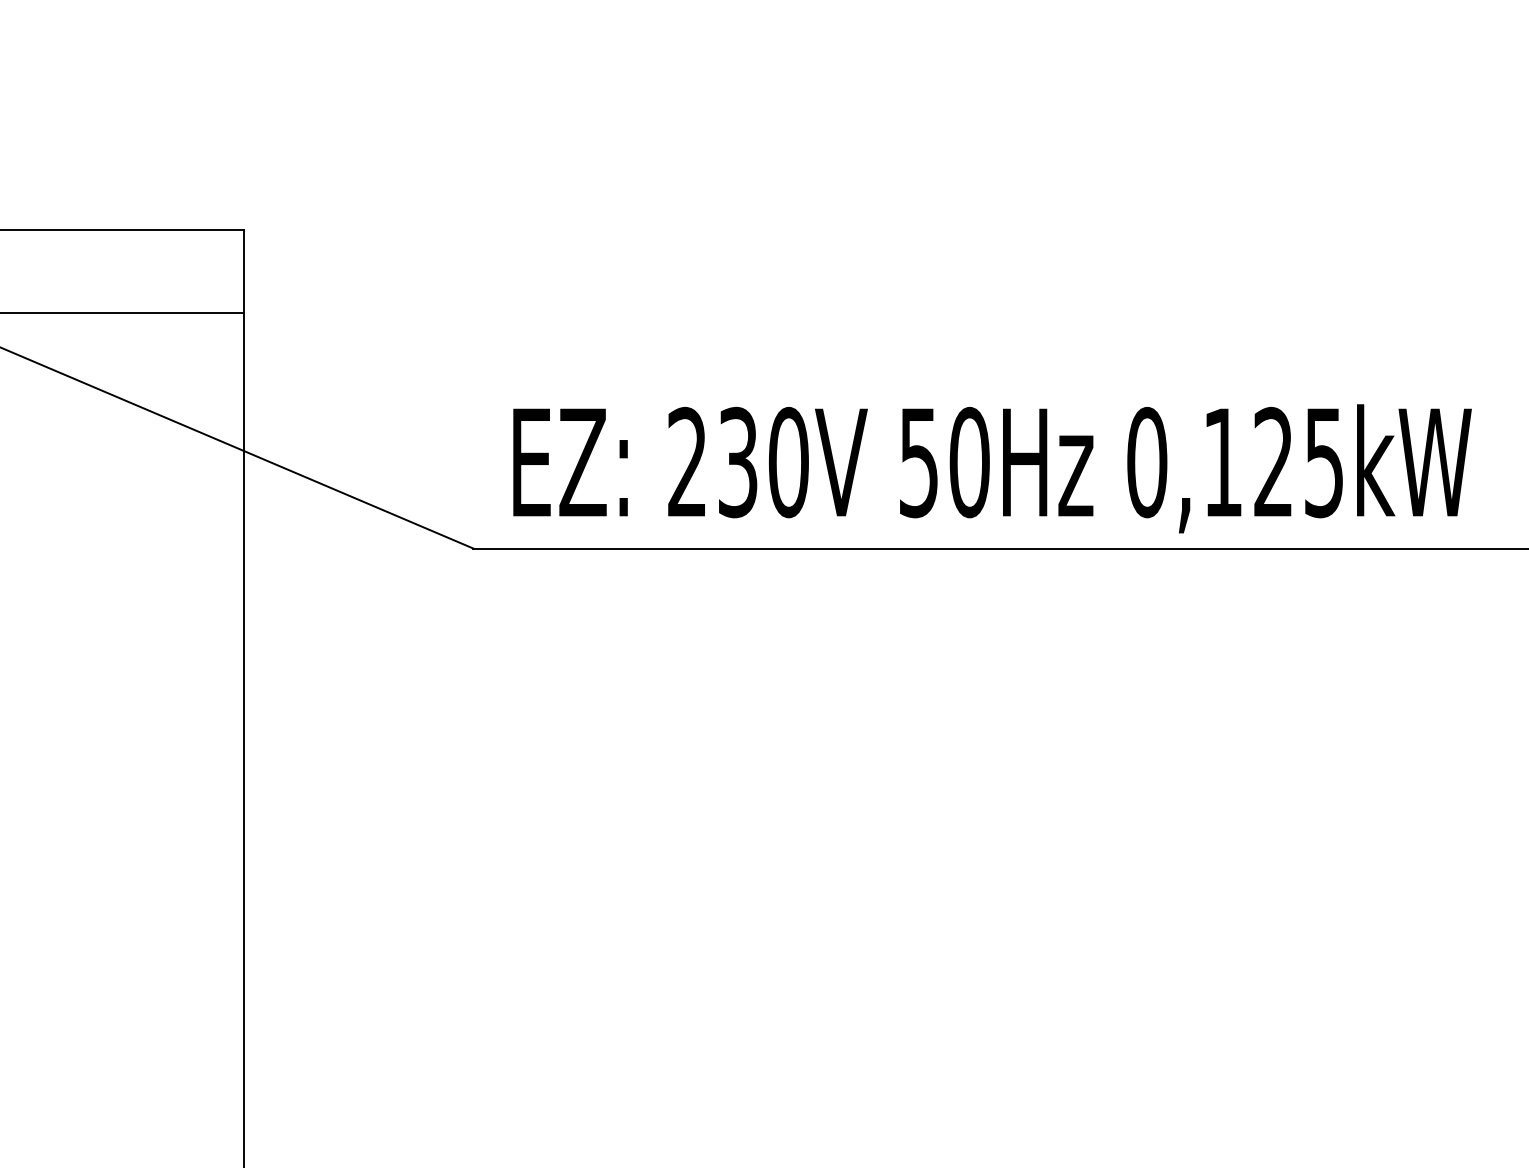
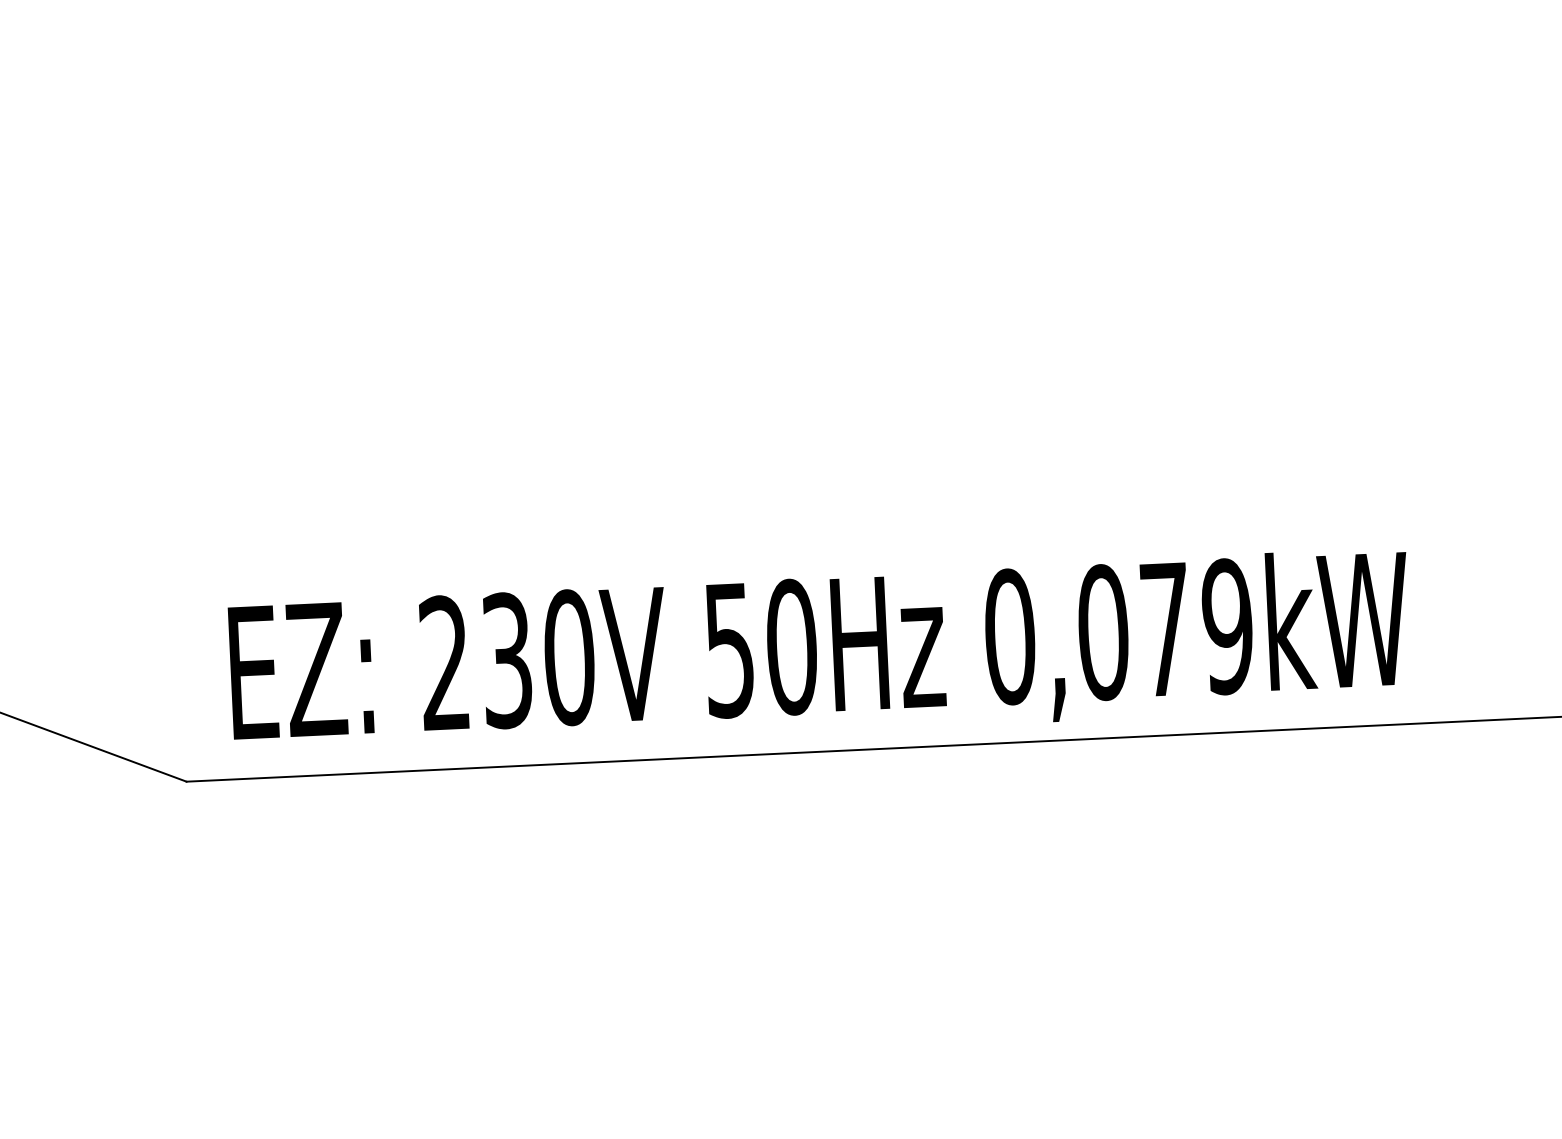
text: (1273, 462) -> (1165, 629), 0,125kW -> 0,079kW

